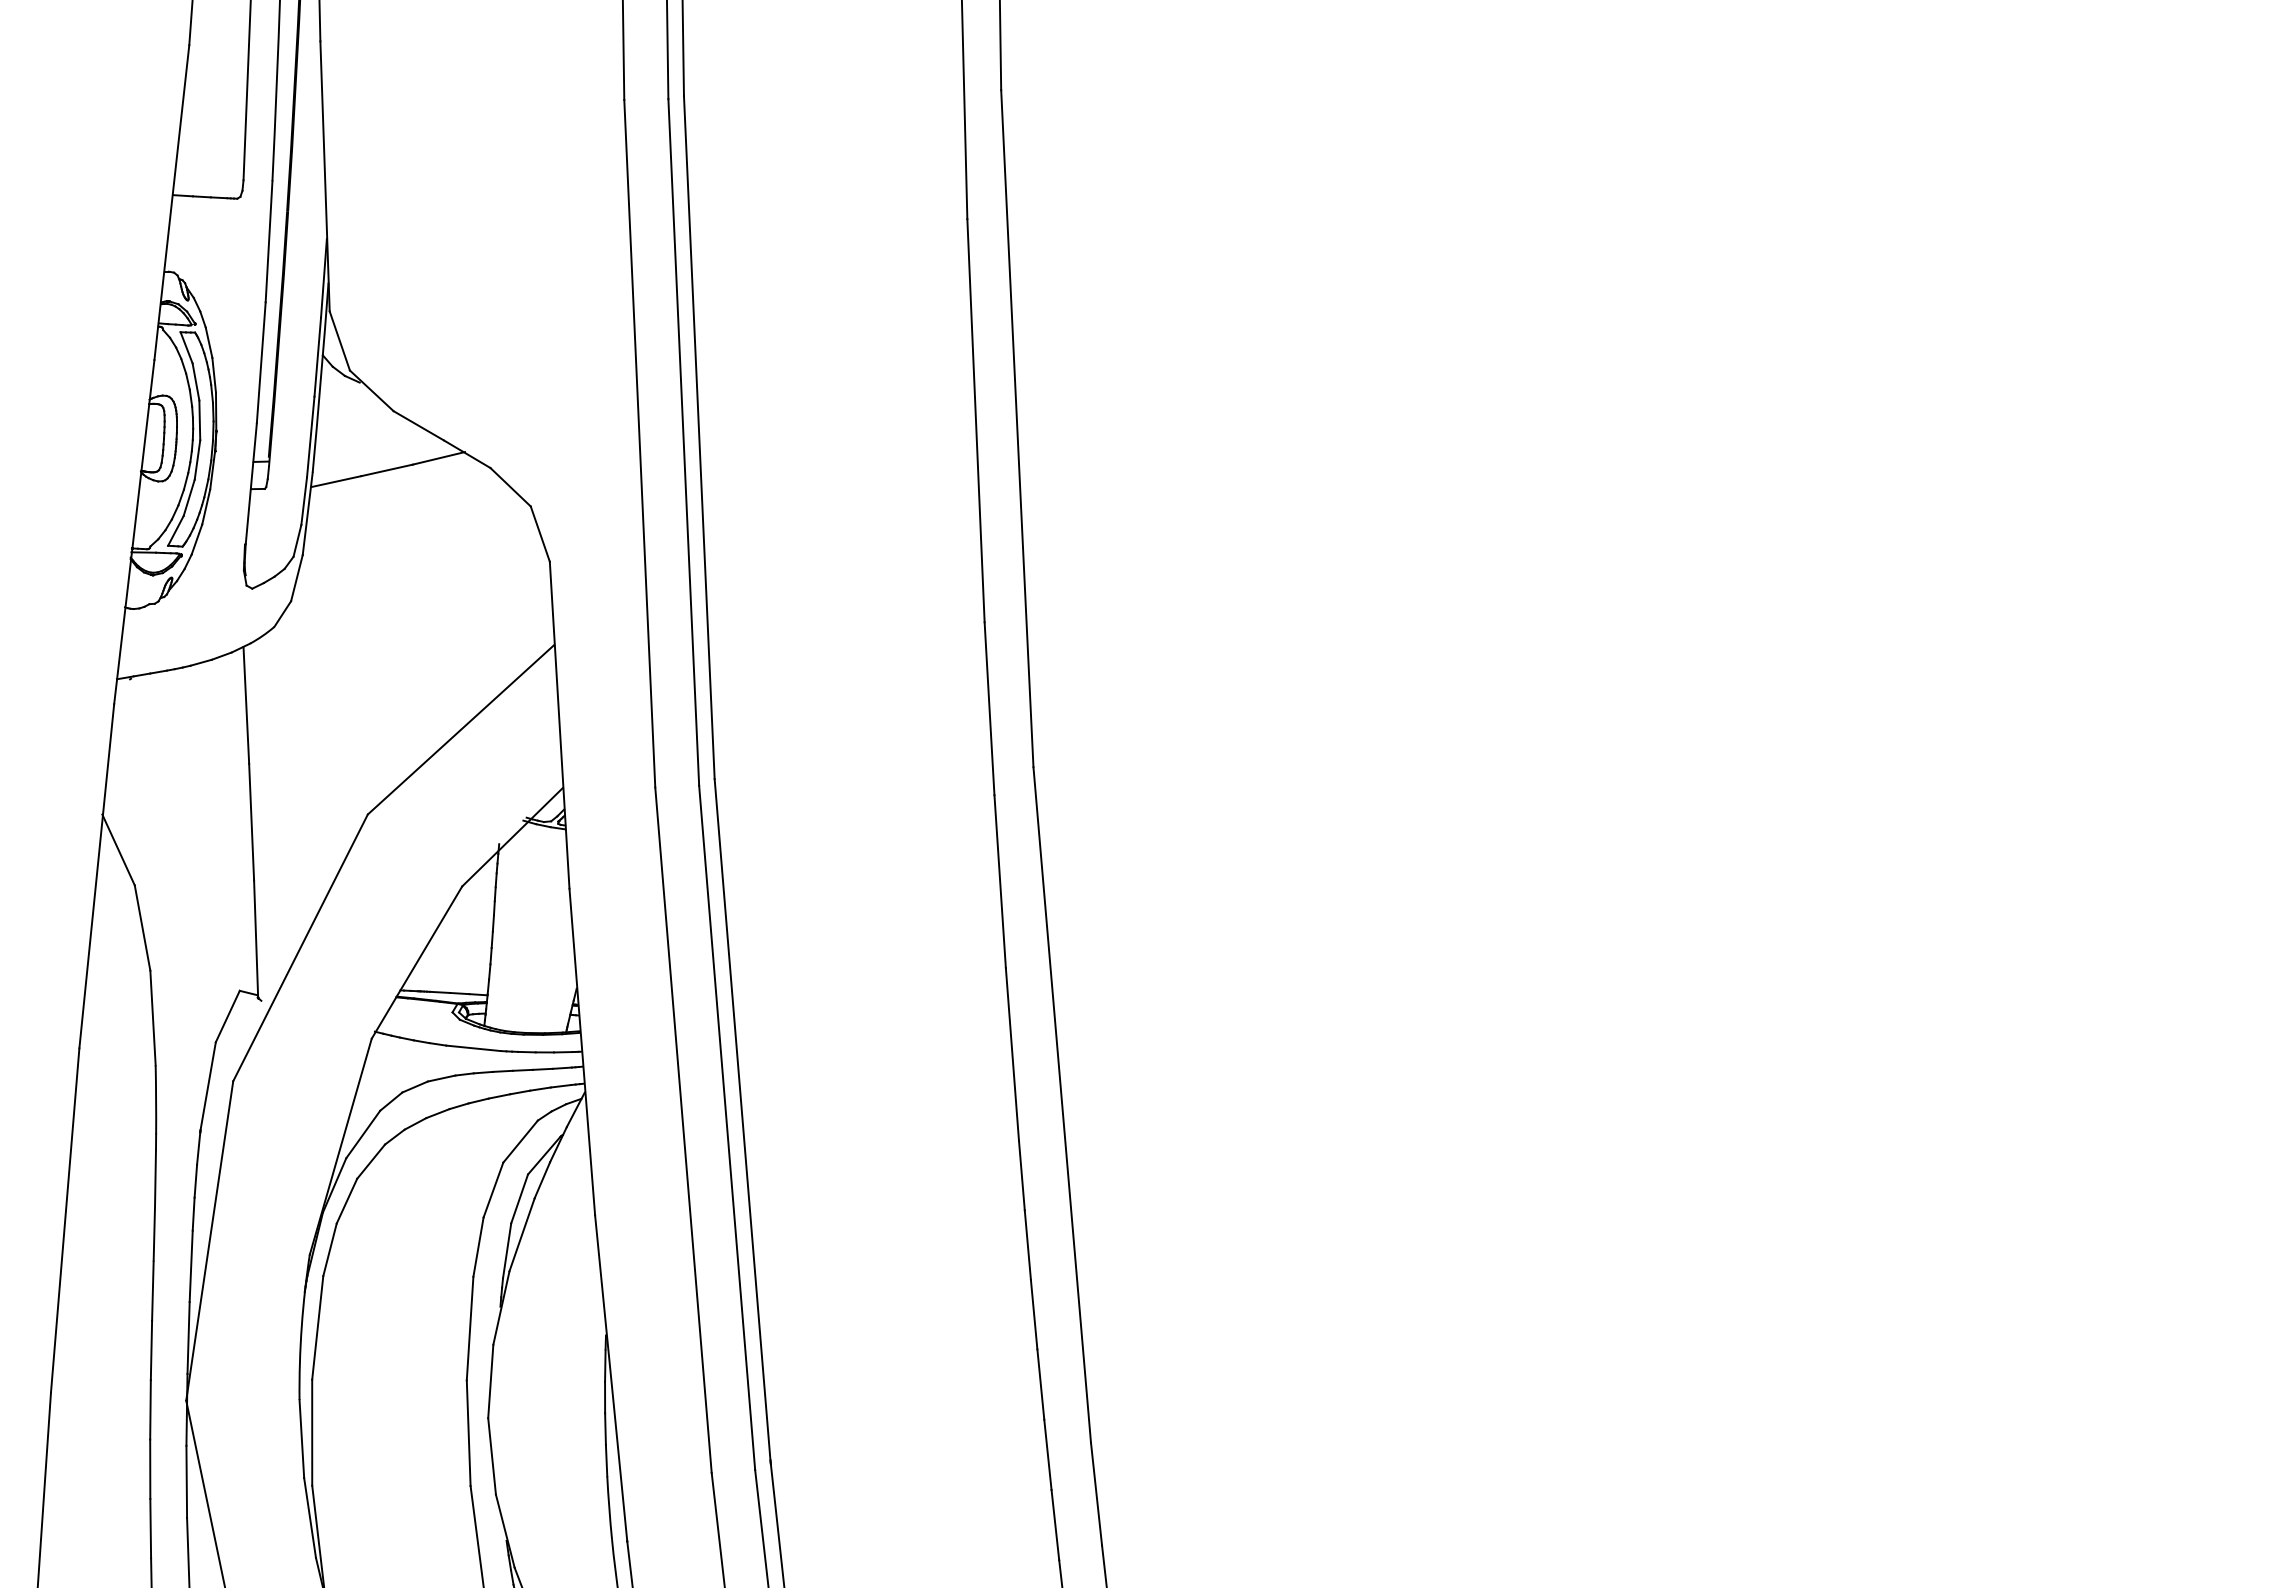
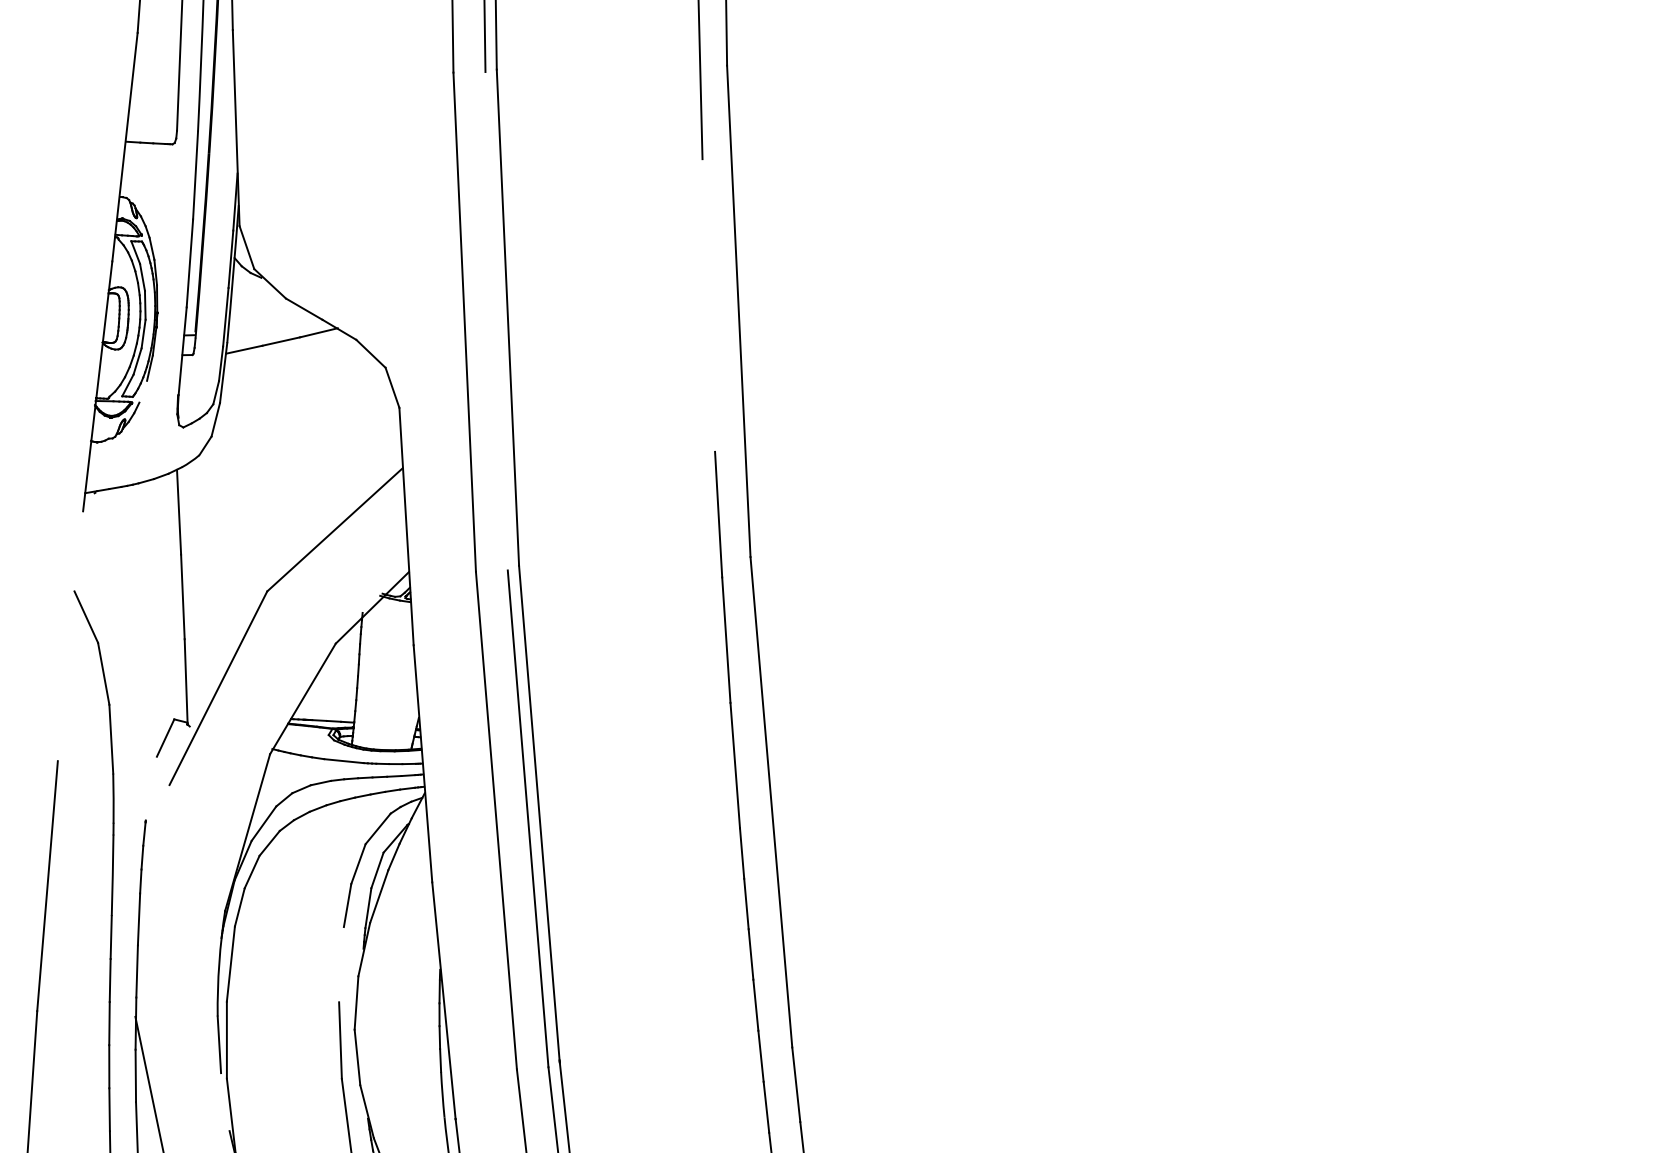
line: (975, 420) -> (708, 305), removed
line: (683, 442) -> (496, 321), removed
line: (196, 539) -> (142, 391), removed
line: (96, 876) -> (70, 636), removed
line: (207, 1086) -> (150, 788), removed
line: (209, 1240) -> (152, 900), removed
line: (469, 1328) -> (341, 964), removed
line: (309, 1517) -> (224, 1101), removed

